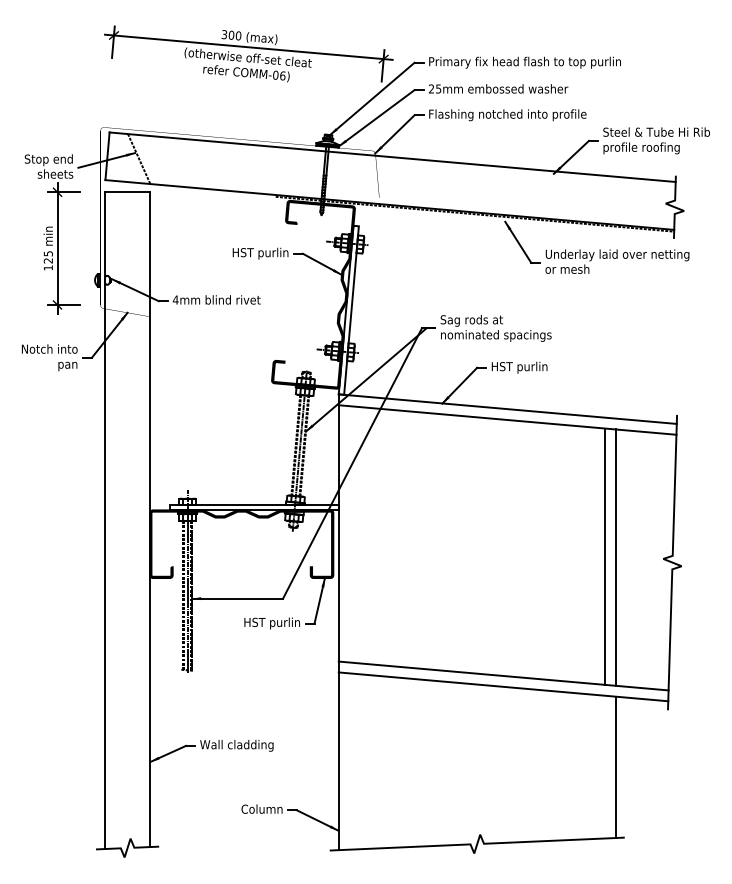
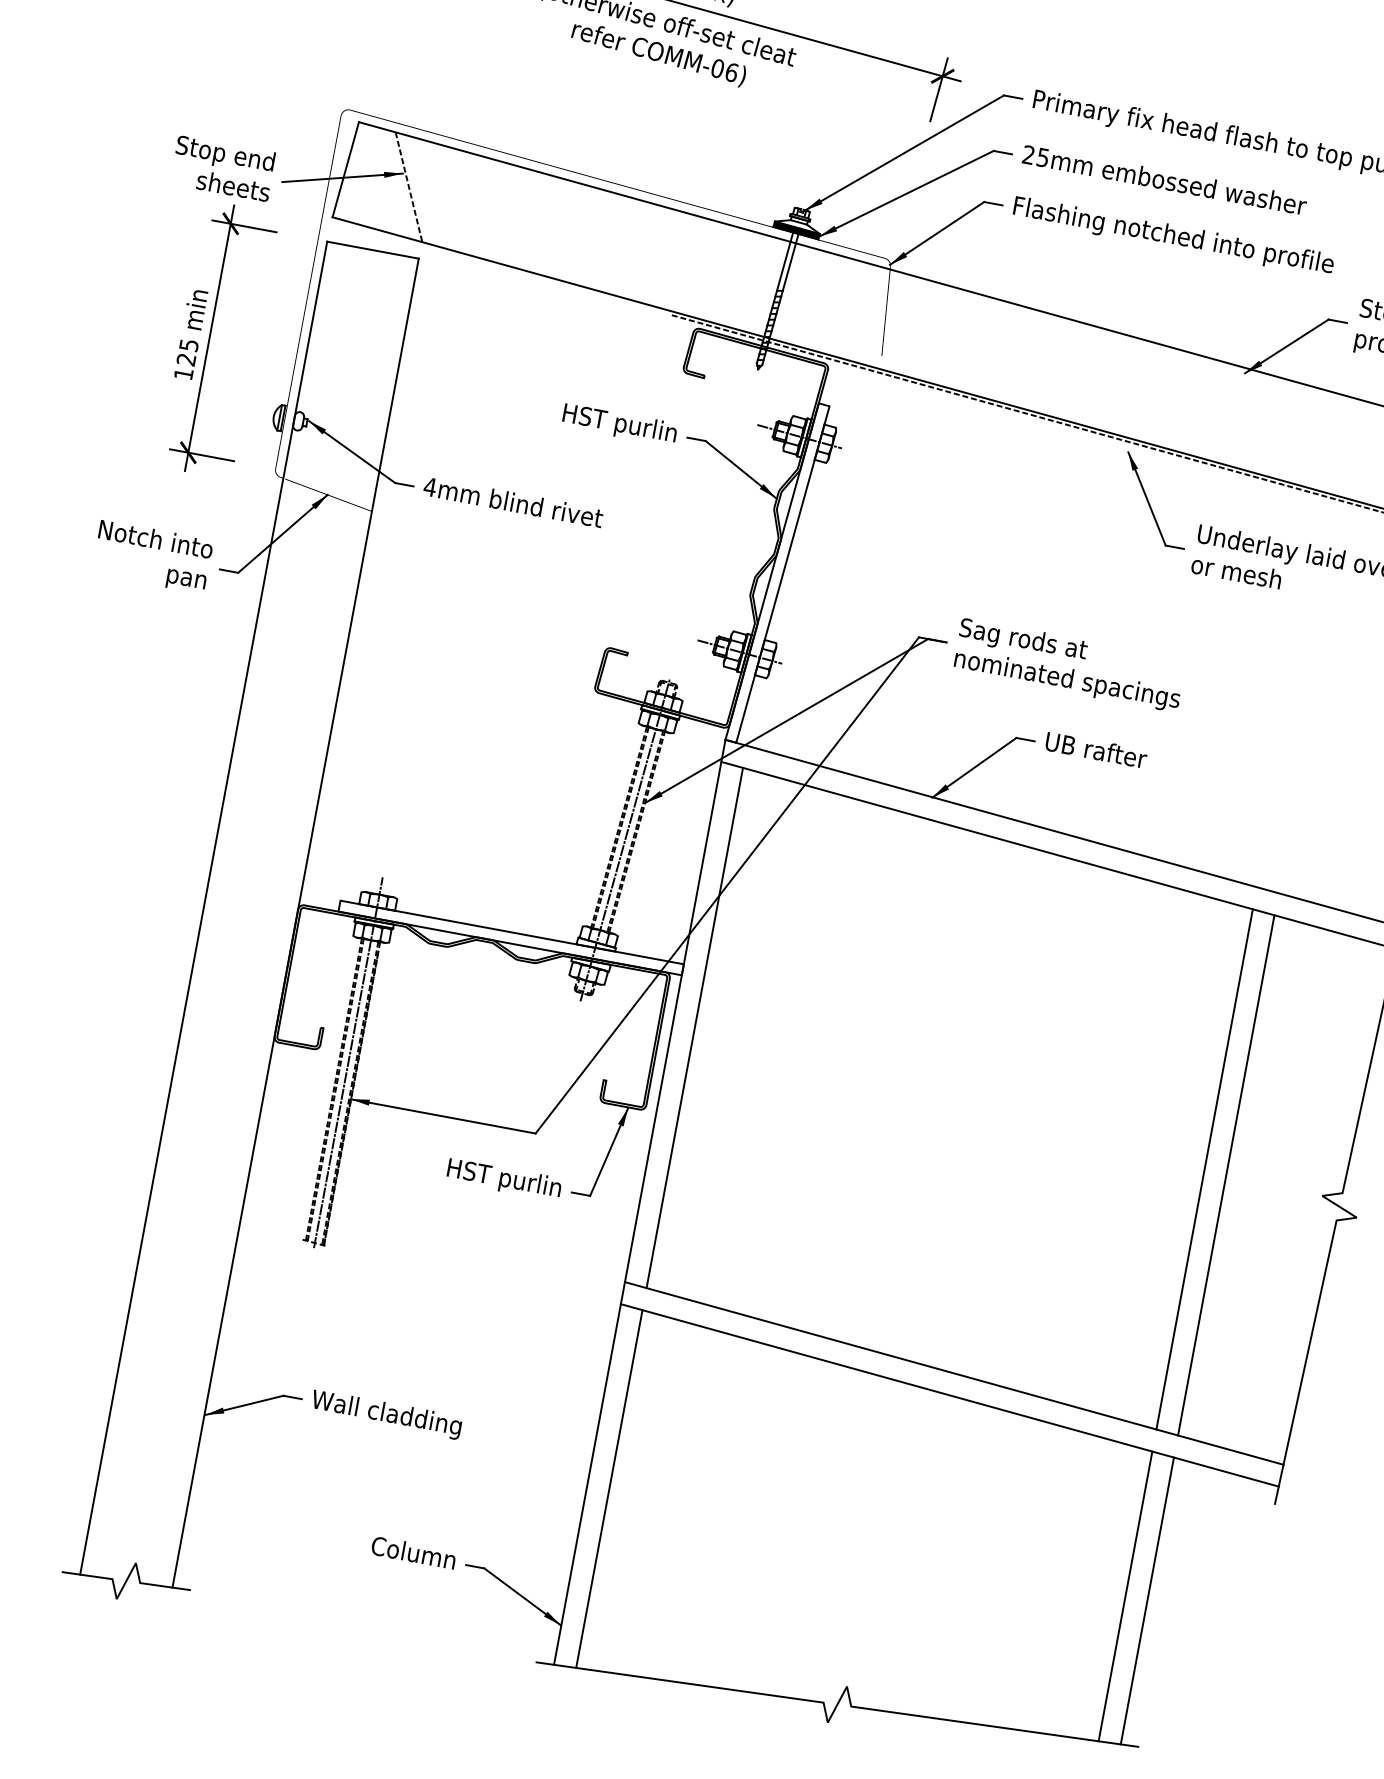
text: (519, 367) -> (1102, 753), HST purlin -> UB rafter
line: (349, 534) -> (694, 1028), added
line: (349, 761) -> (609, 1488), added
line: (604, 766) -> (1124, 1595), added

